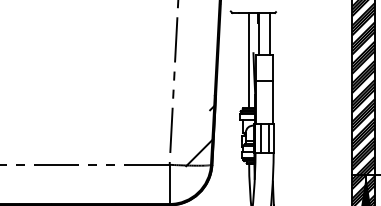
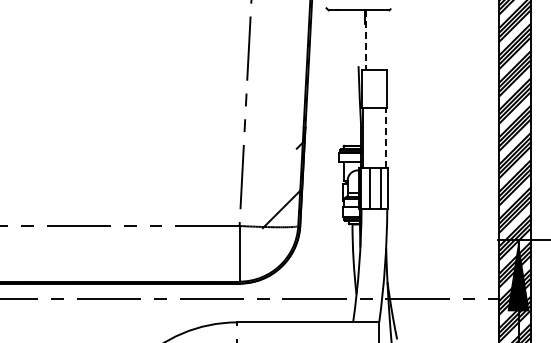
line: (259, 34) -> (366, 40), solid -> dashed
line: (270, 34) -> (382, 40), removed
line: (249, 60) -> (352, 77), removed
line: (273, 102) -> (386, 137), solid -> dashed

